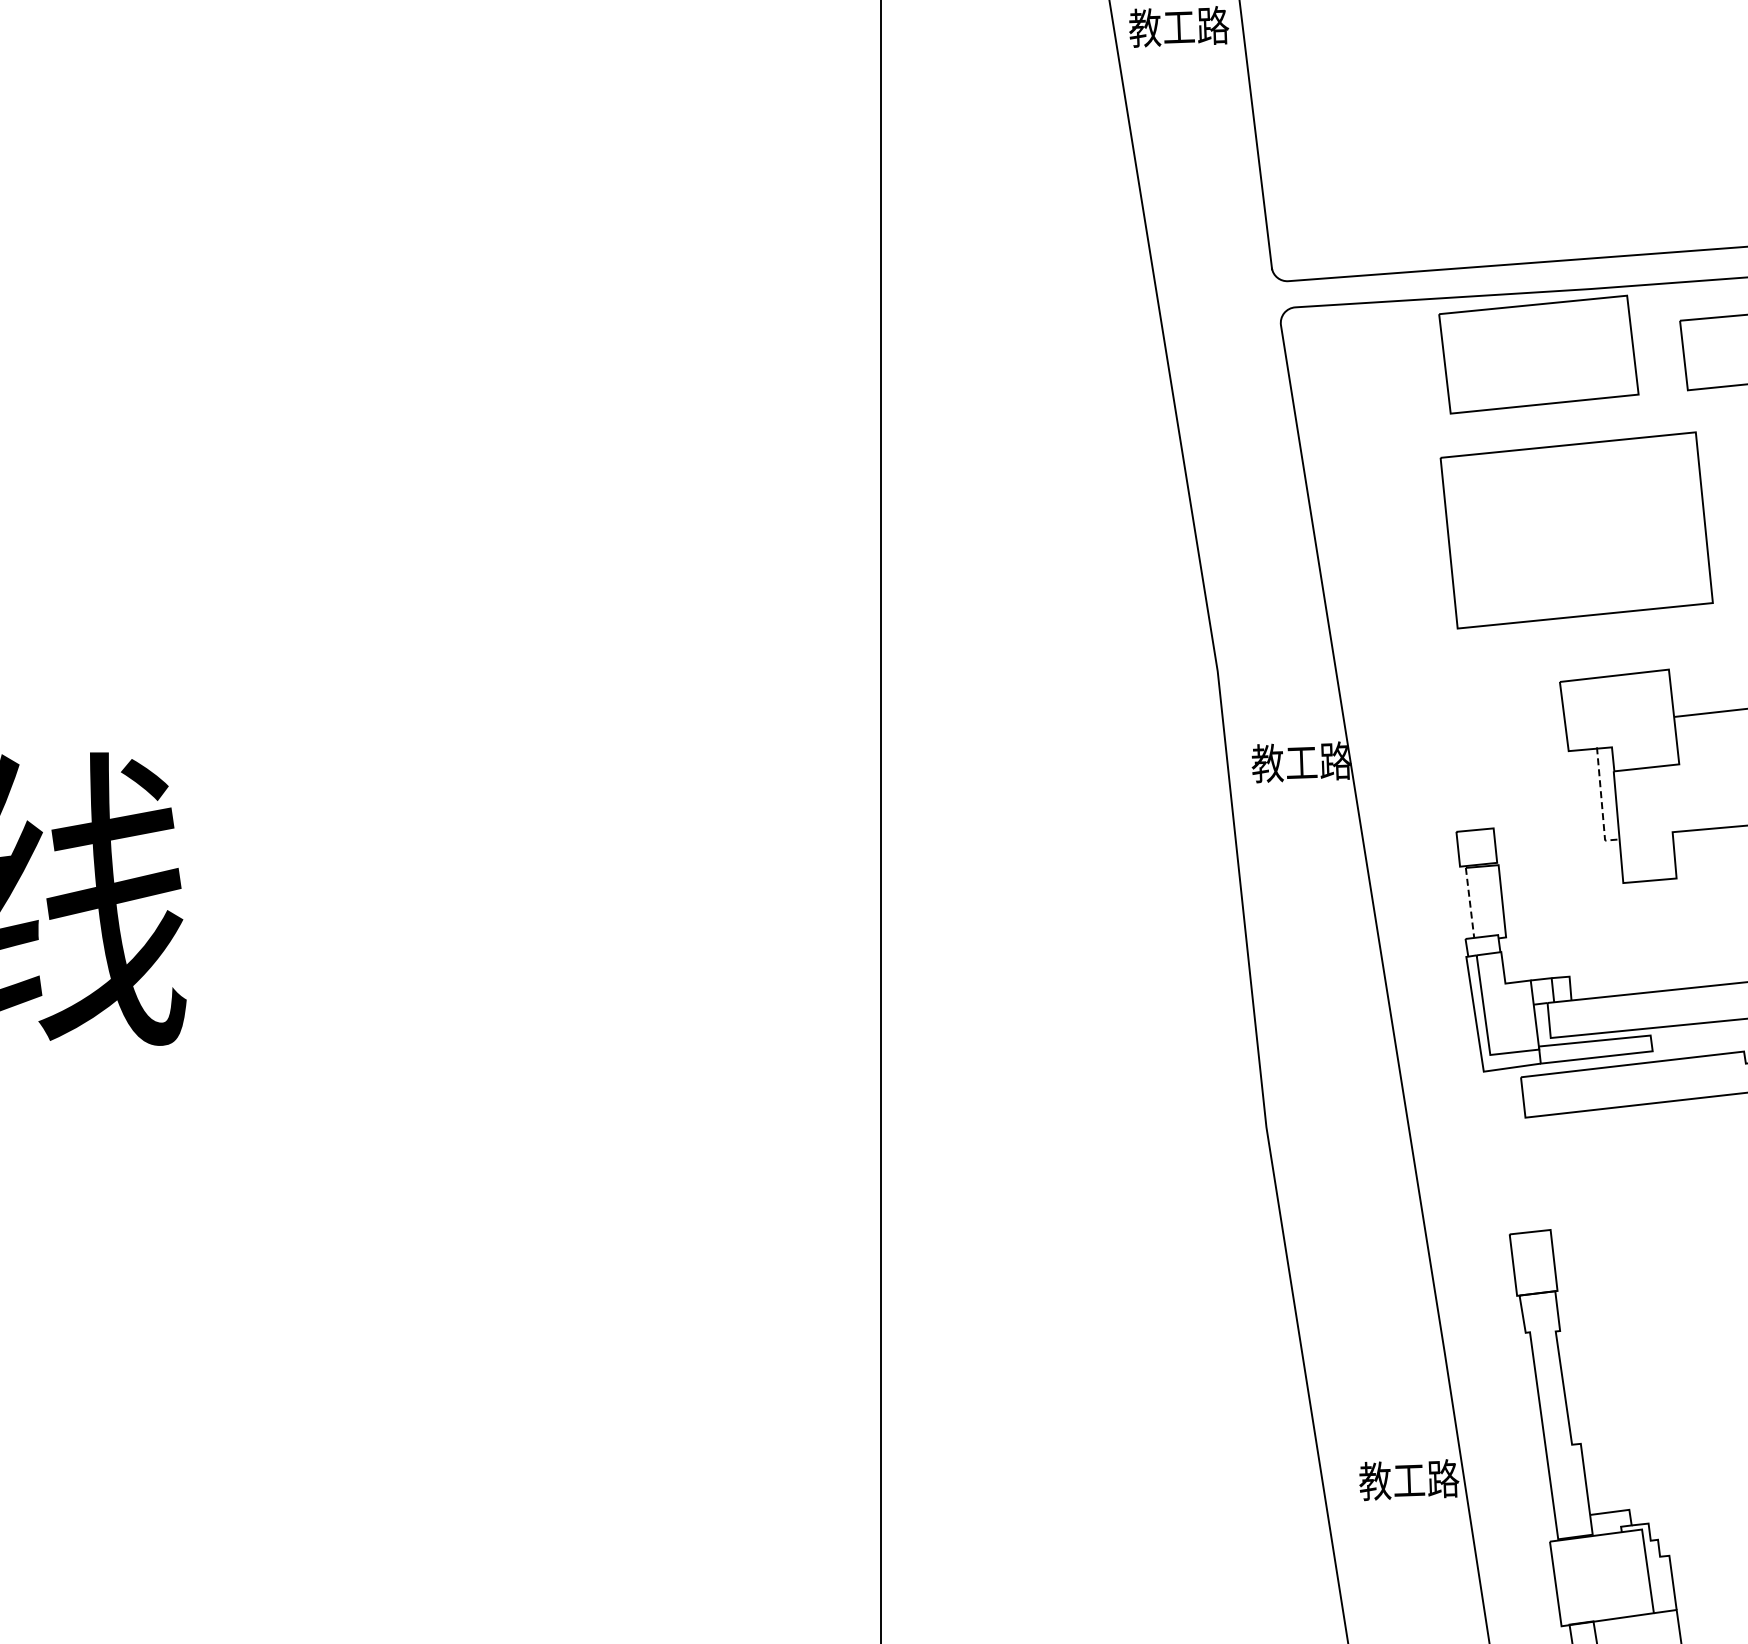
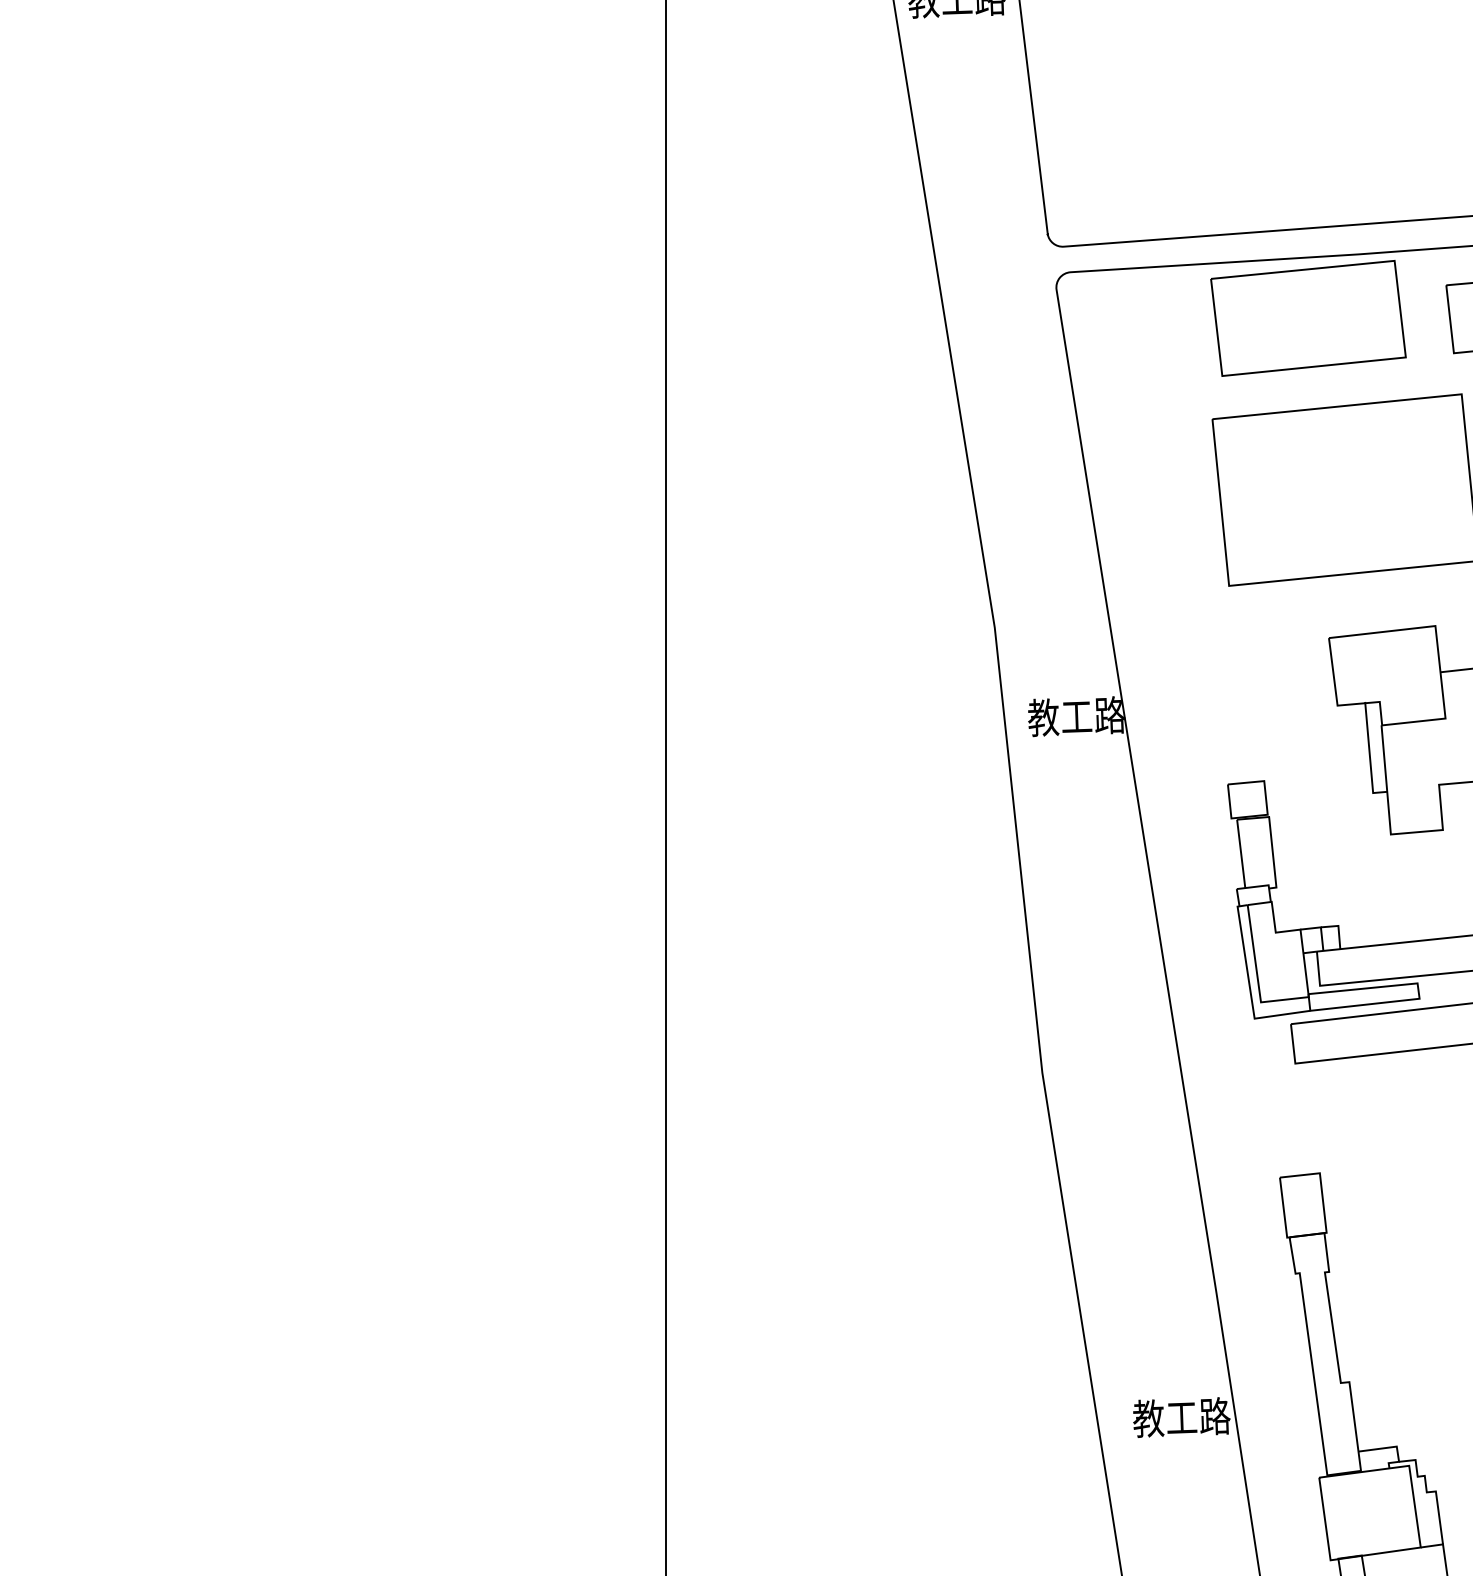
line: (1601, 801) -> (1369, 754), dashed -> solid
line: (1470, 903) -> (1241, 854), dashed -> solid

